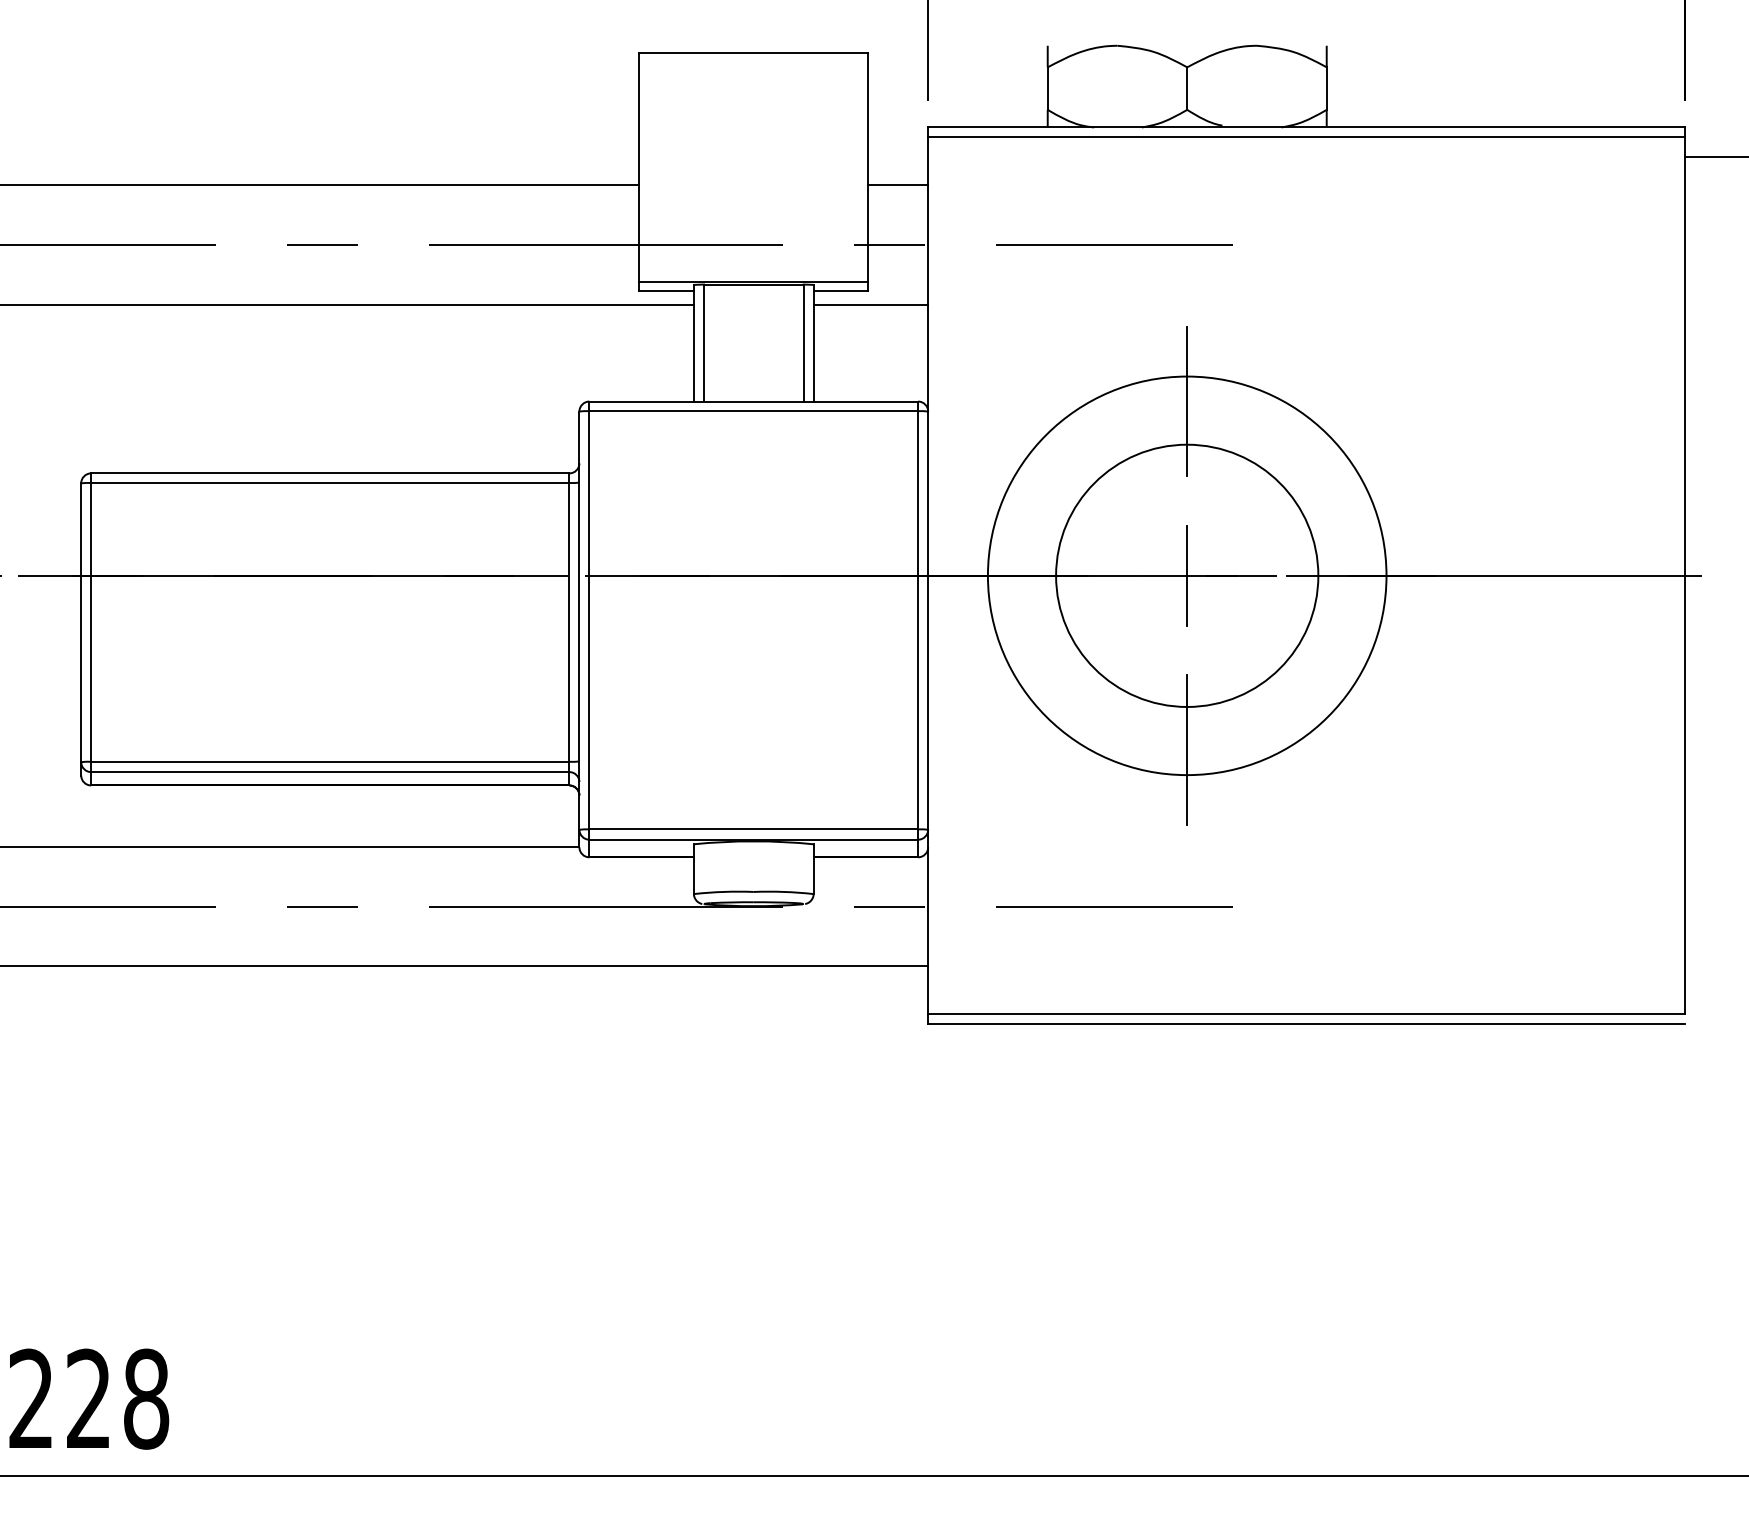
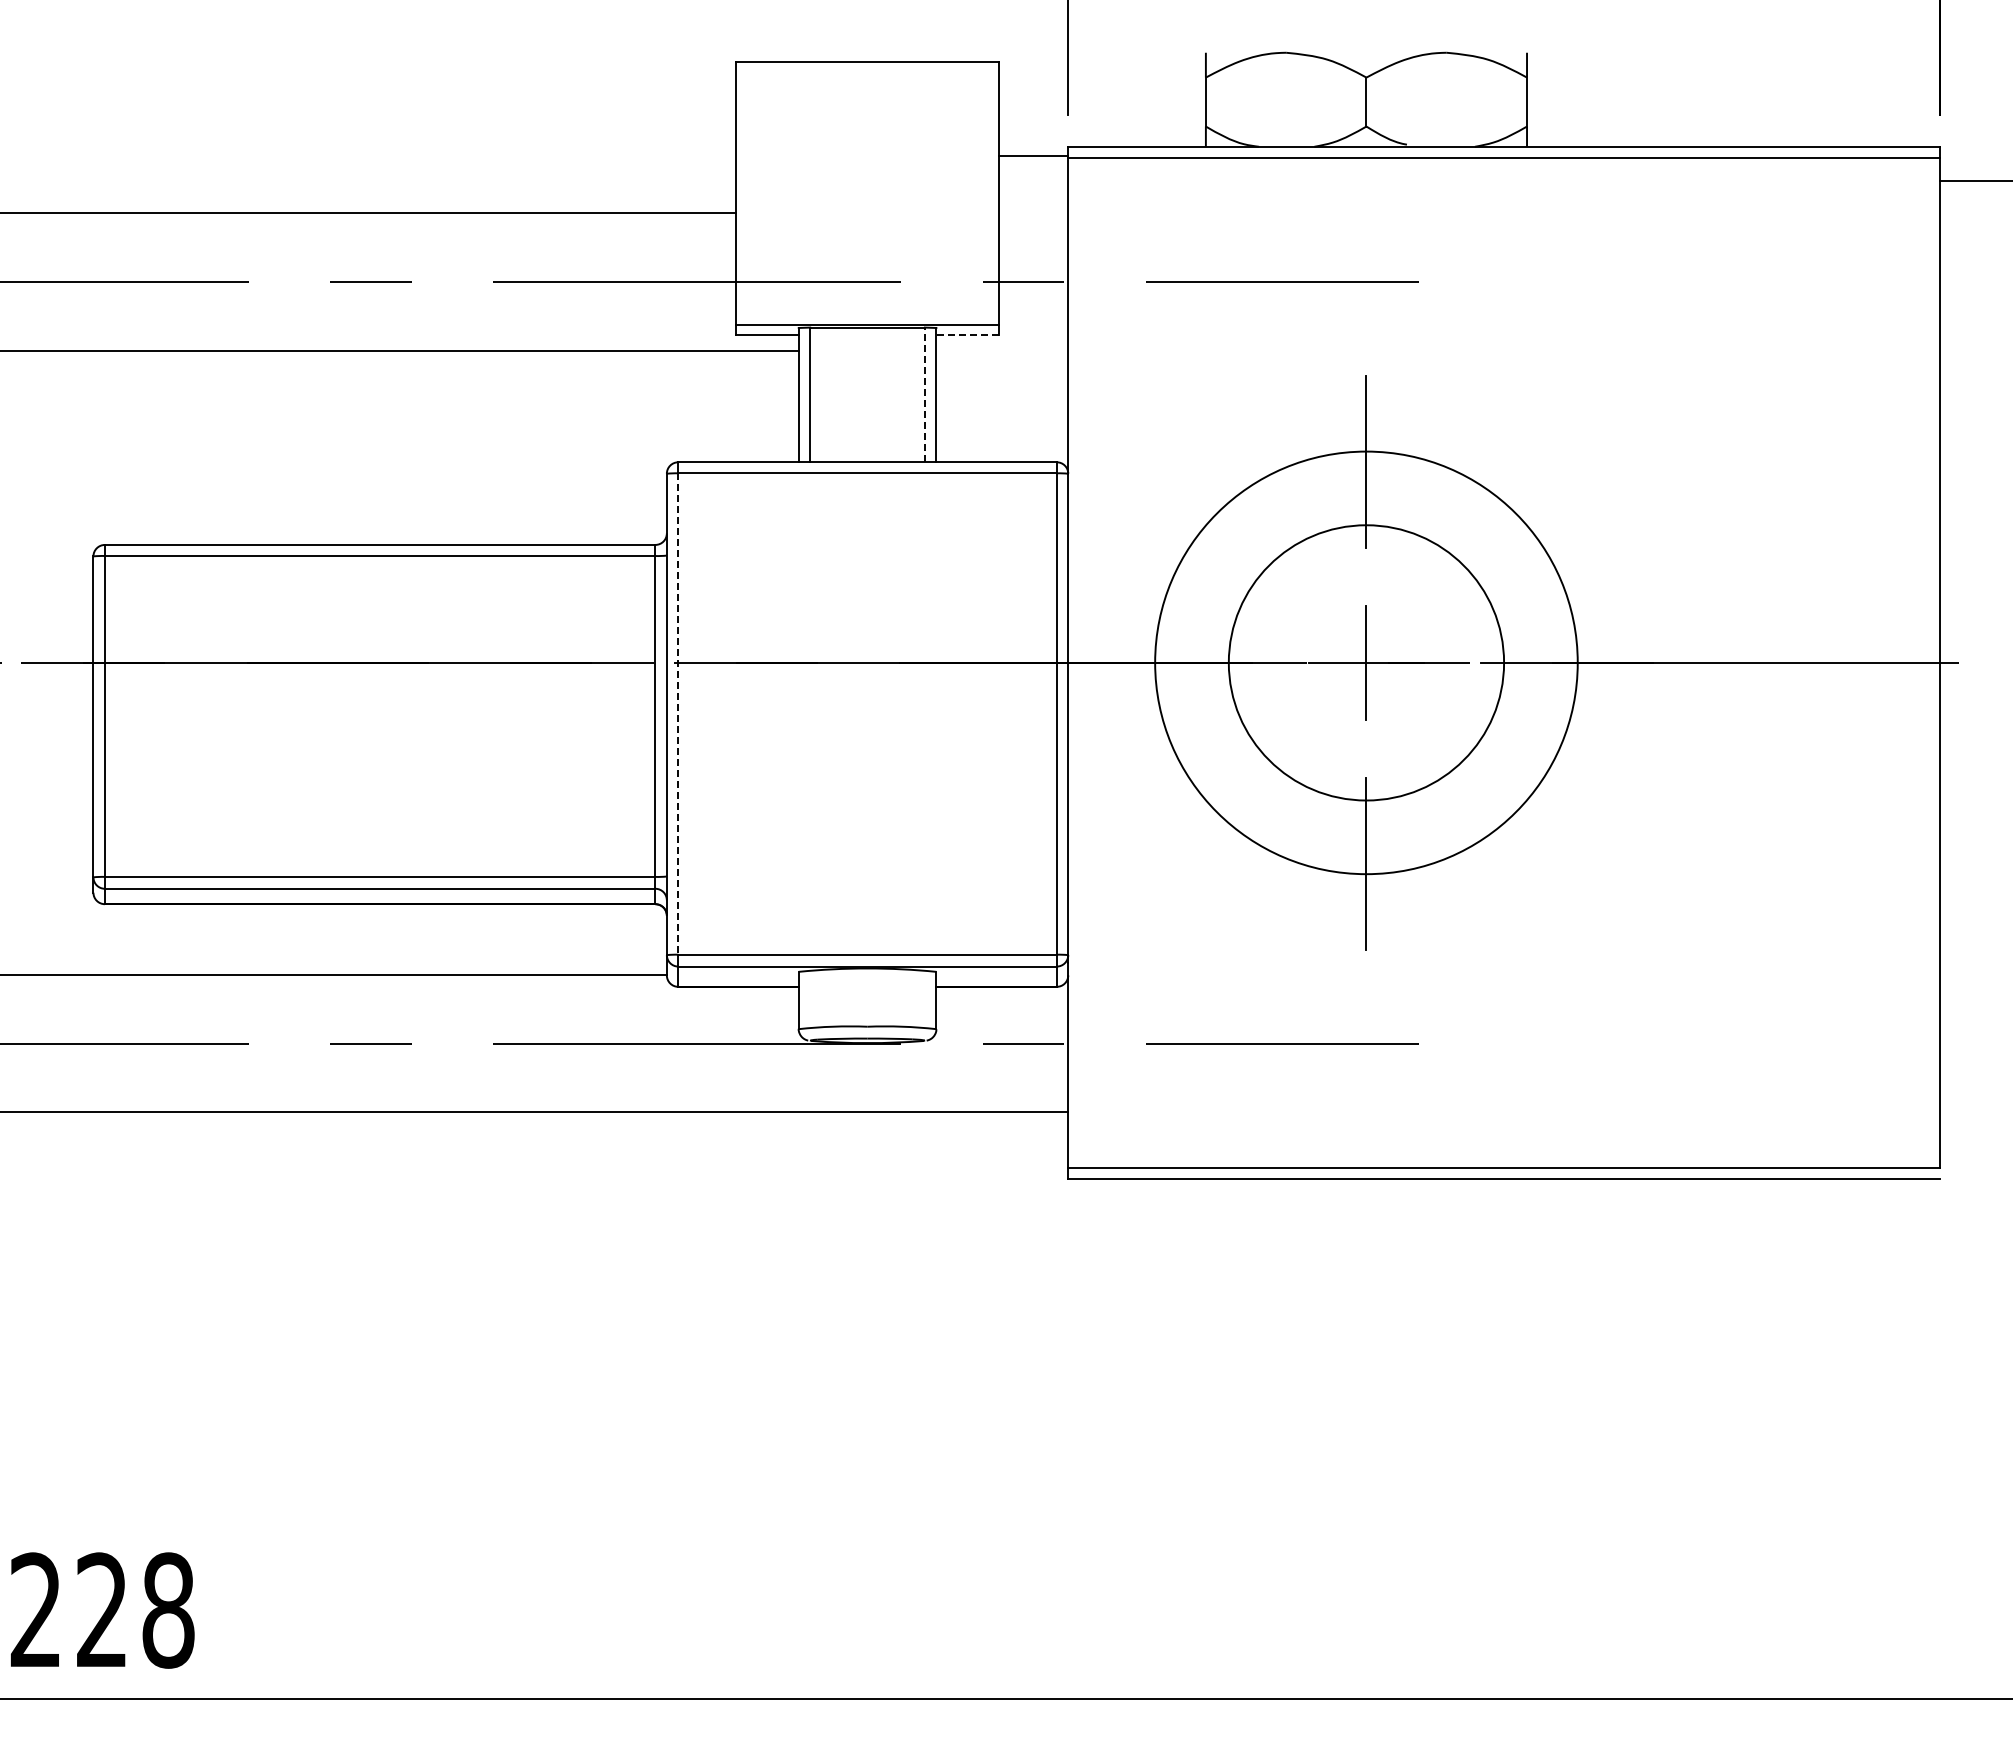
line: (897, 185) -> (1033, 156), moved
line: (840, 290) -> (967, 334), solid -> dashed
line: (871, 304) -> (1002, 350), removed
line: (803, 342) -> (924, 394), solid -> dashed
circle: (1187, 575) -> (1366, 662), size x0.6
circle: (1187, 575) -> (1366, 662), size x1.4
line: (589, 620) -> (678, 714), solid -> dashed

